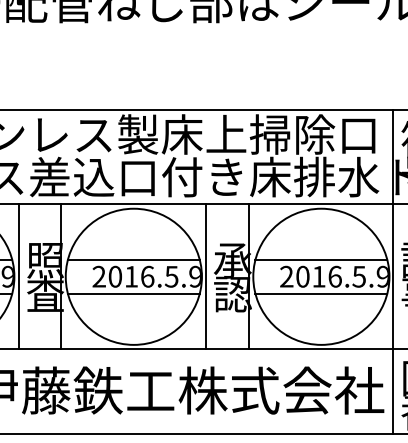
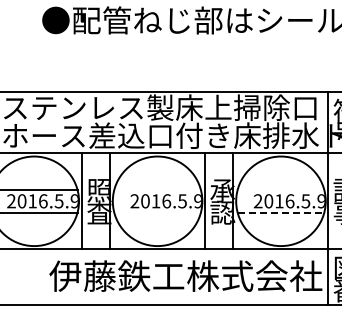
line: (133, 260) -> (157, 190), removed
line: (320, 260) -> (280, 190), removed
line: (133, 293) -> (157, 212), removed
line: (322, 293) -> (281, 212), solid -> dashed

